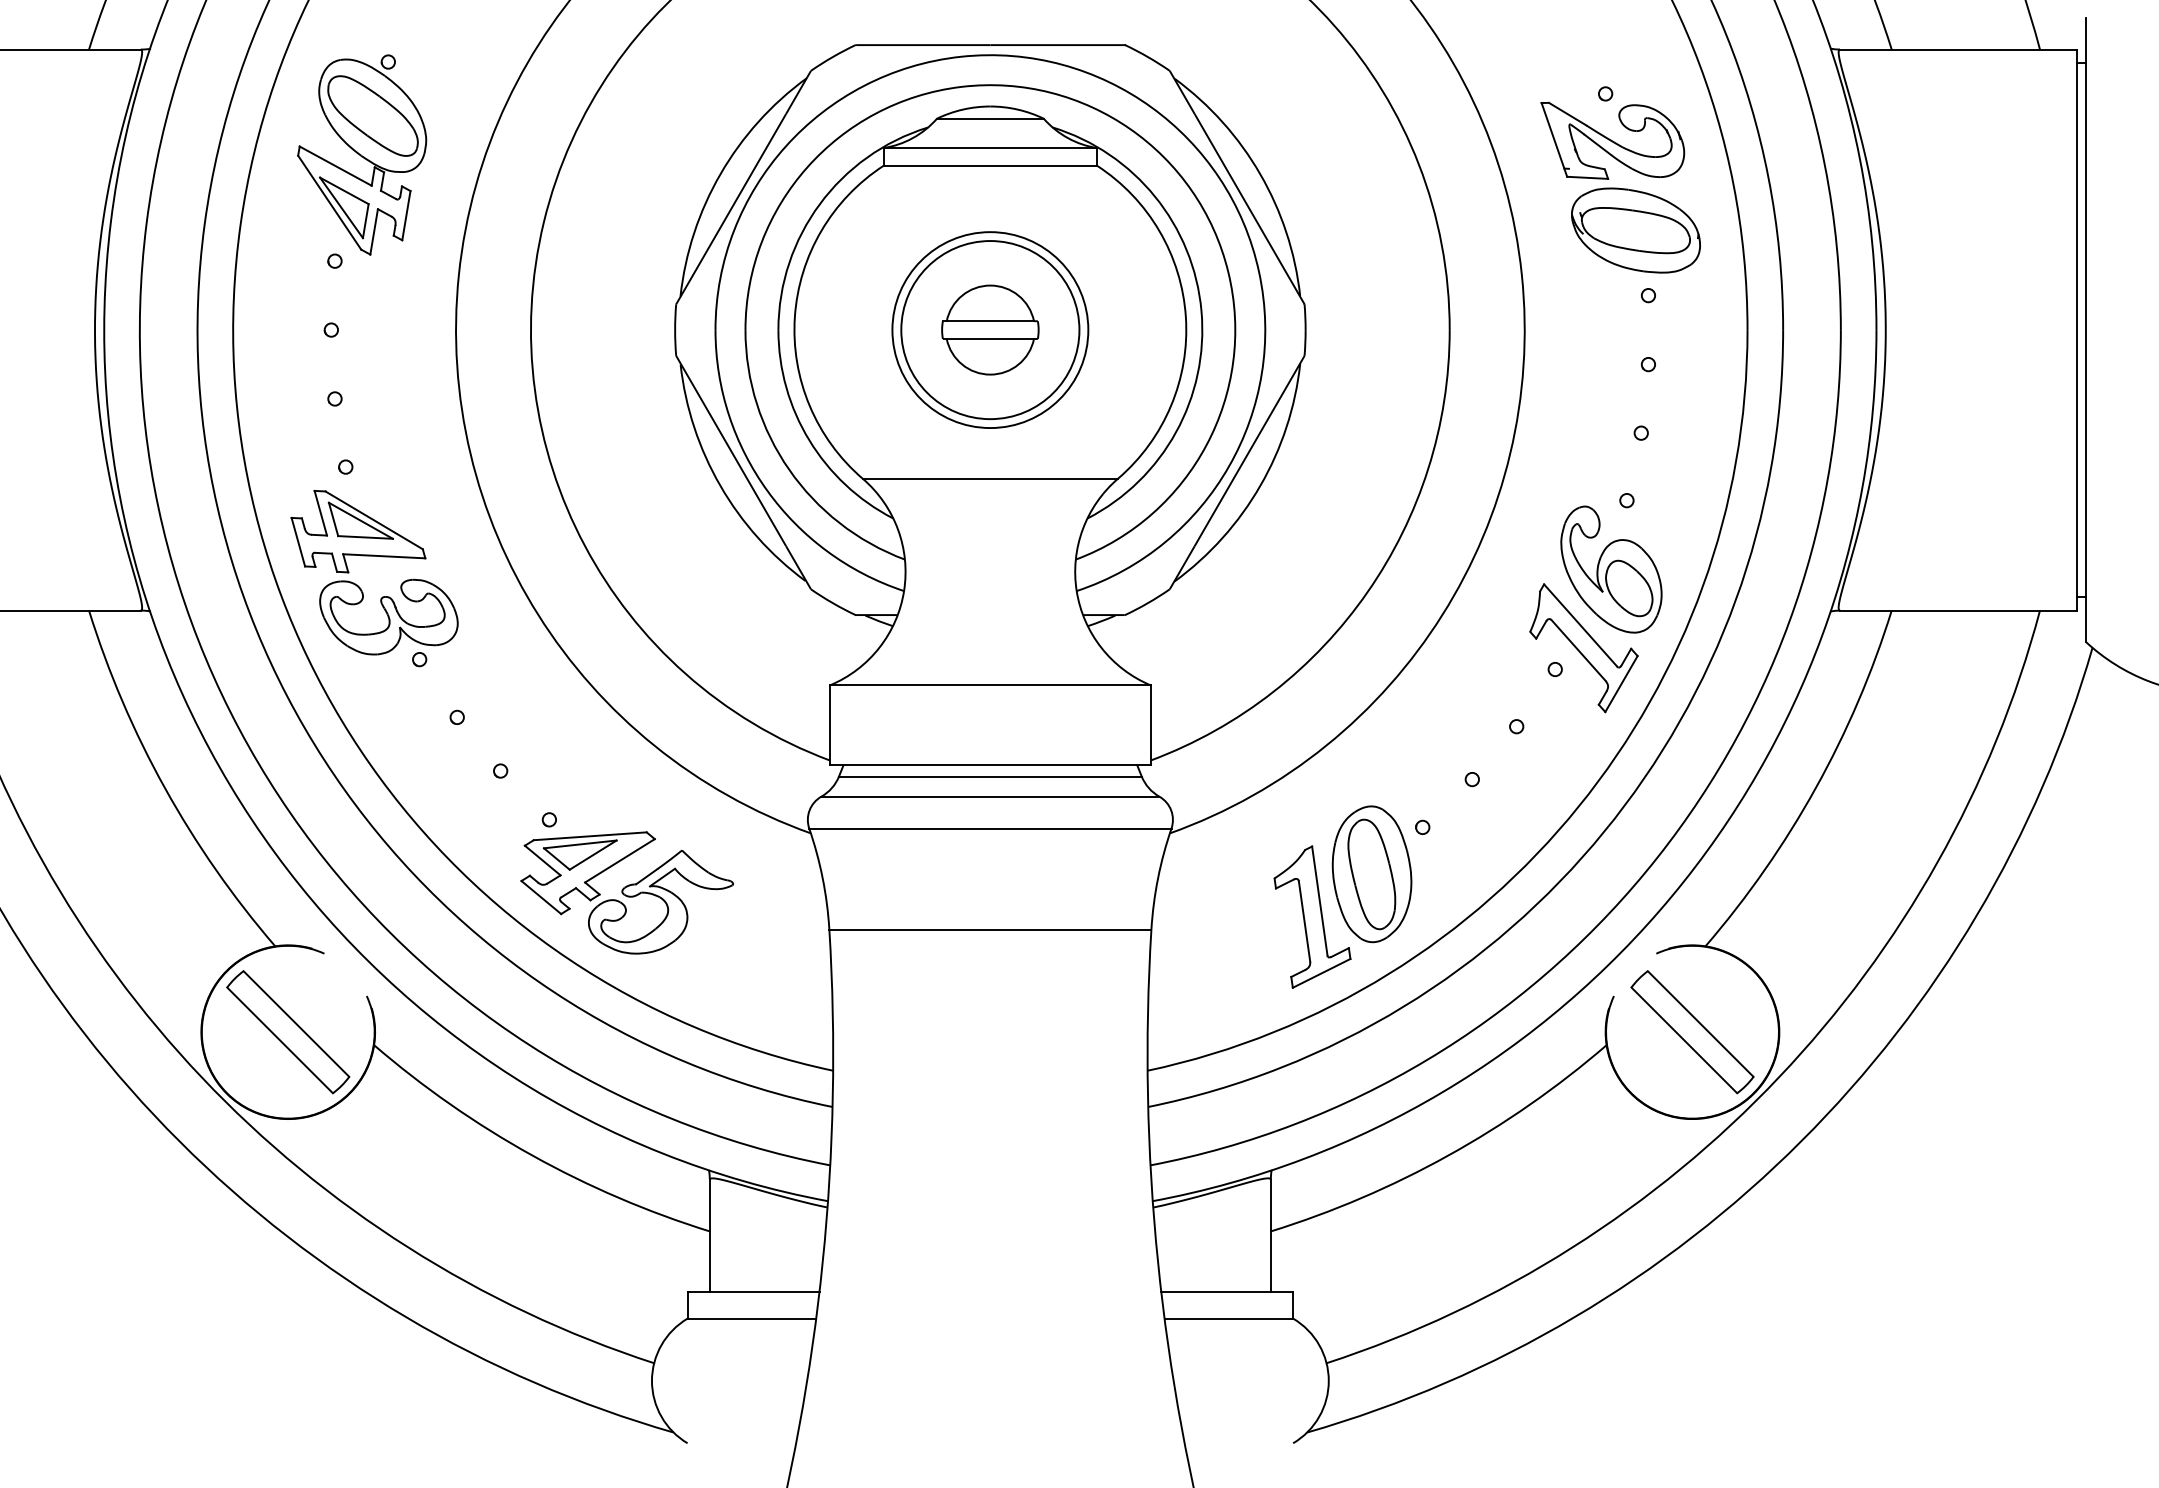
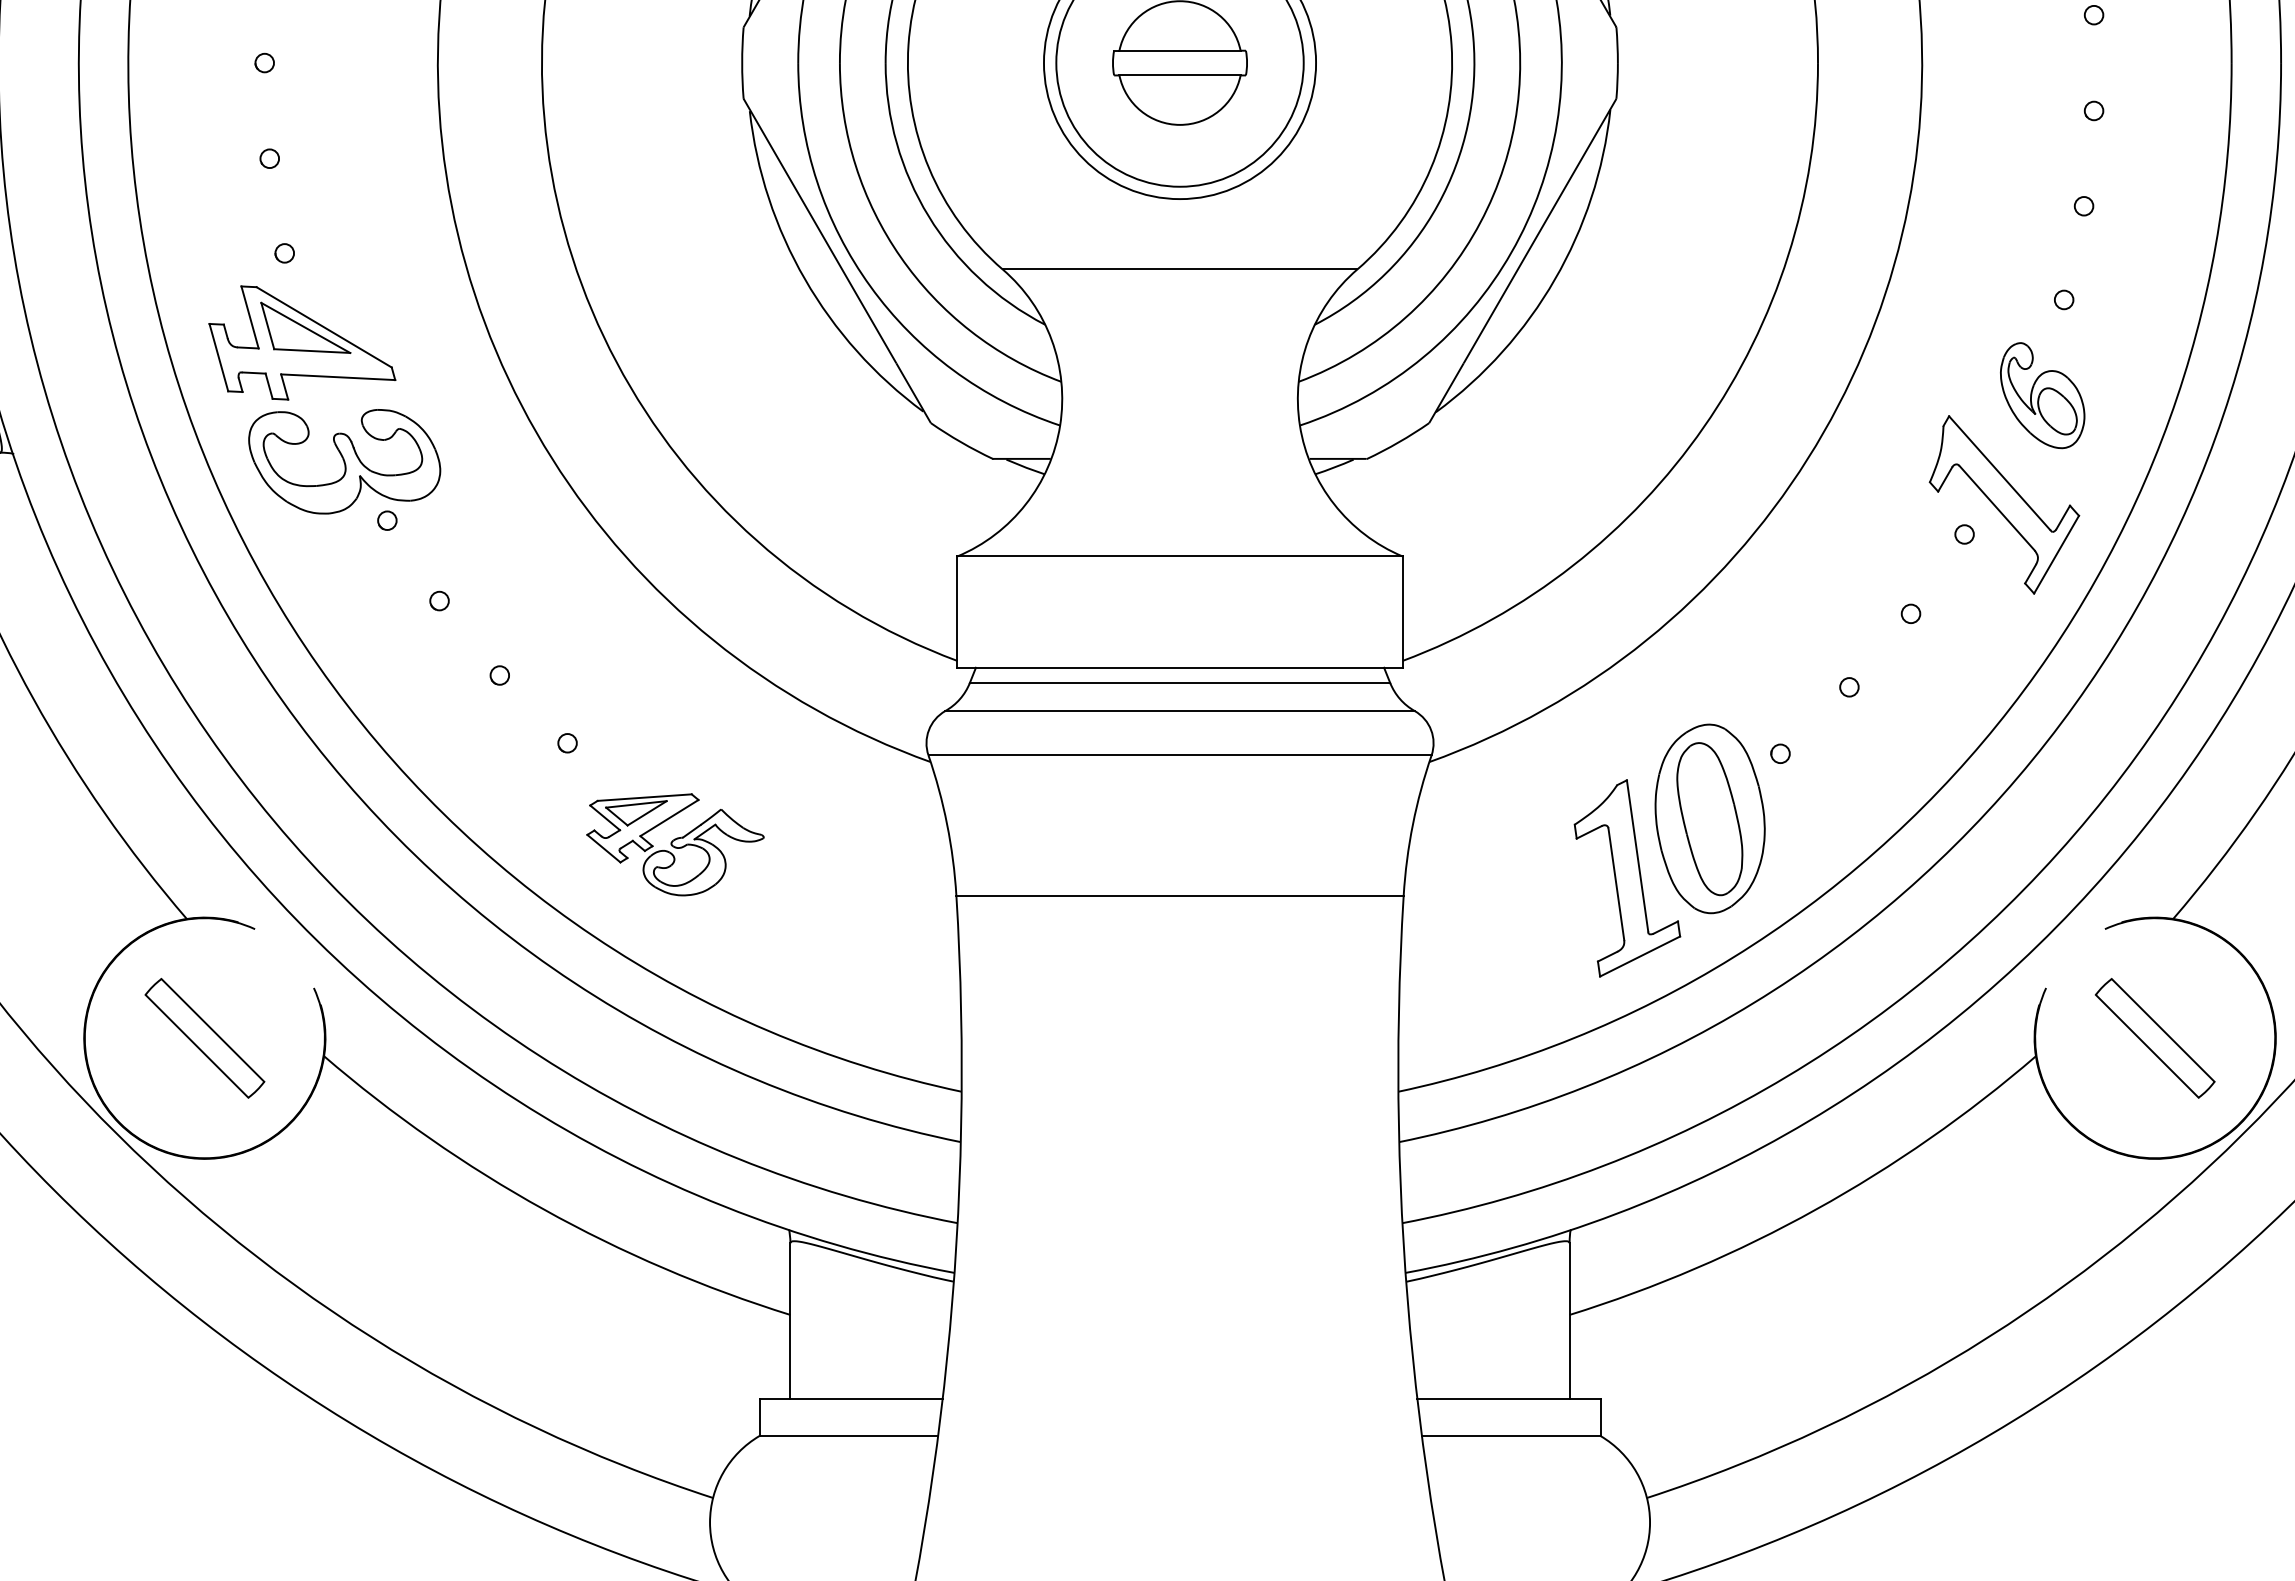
part: (1611, 569) -> (2042, 395), size x0.6
part: (626, 892) -> (674, 844), size x0.6
part: (288, 1032) -> (205, 1038), size x0.7
part: (1692, 1032) -> (2155, 1038), size x0.7

